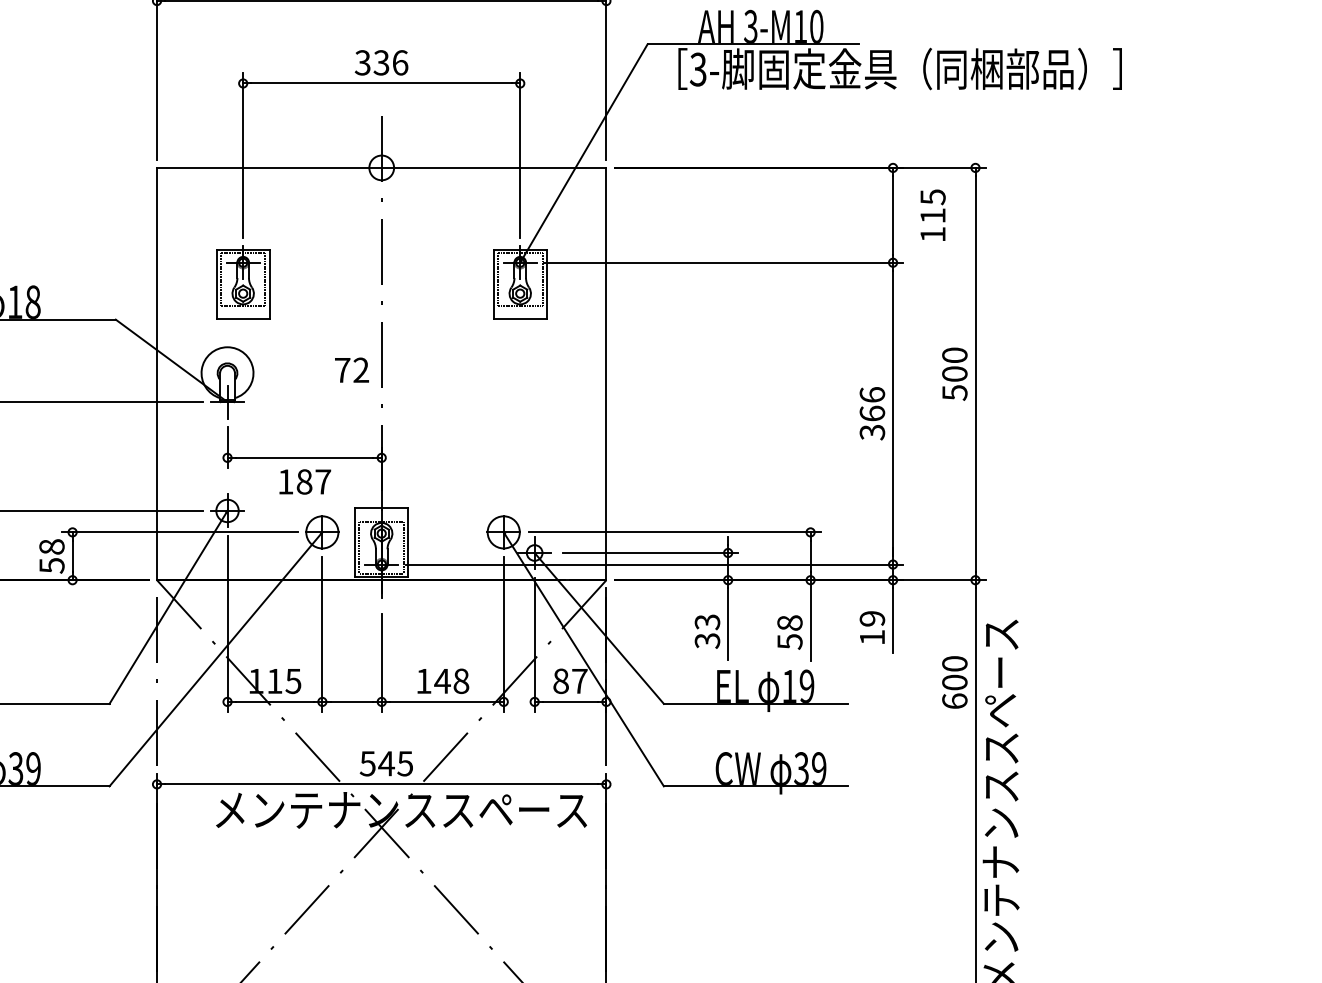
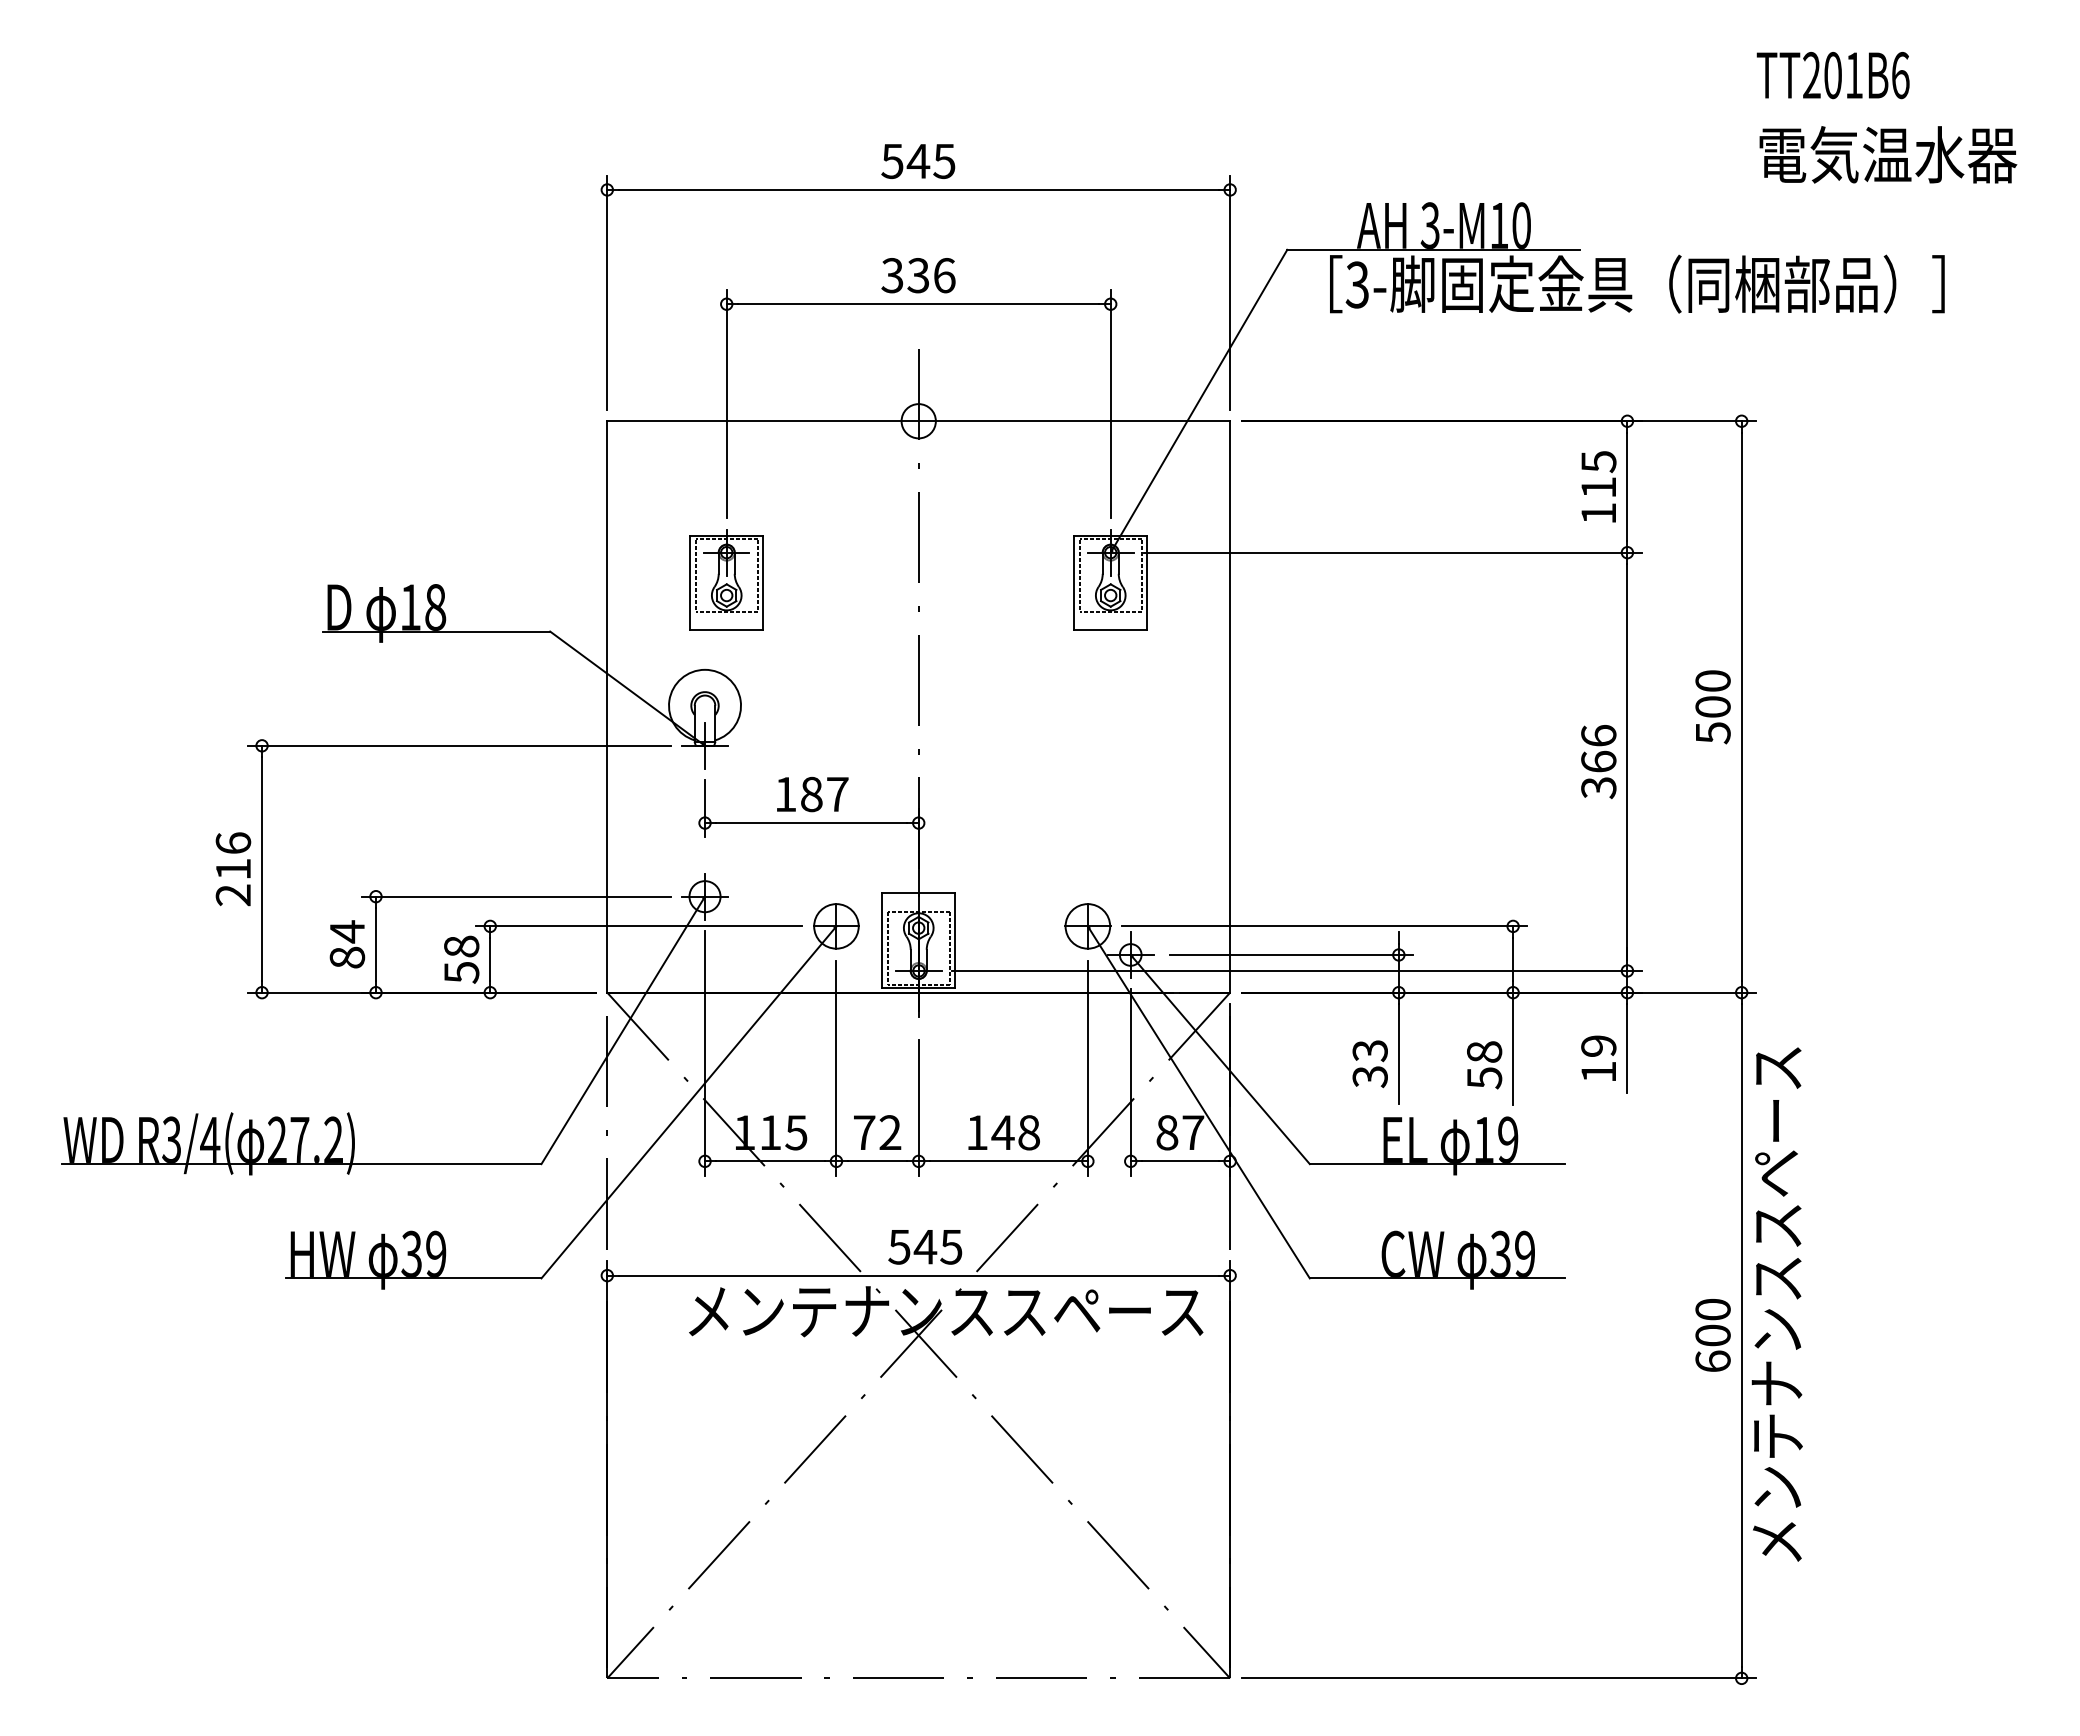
text: (932, 215) -> (1598, 486), moved
text: (351, 370) -> (877, 1132), moved
text: (305, 481) -> (812, 794), moved
text: (954, 682) -> (1712, 1335), moved

